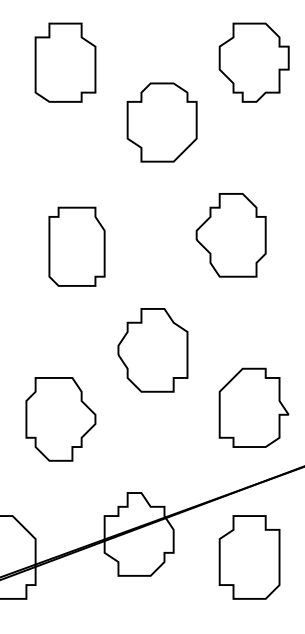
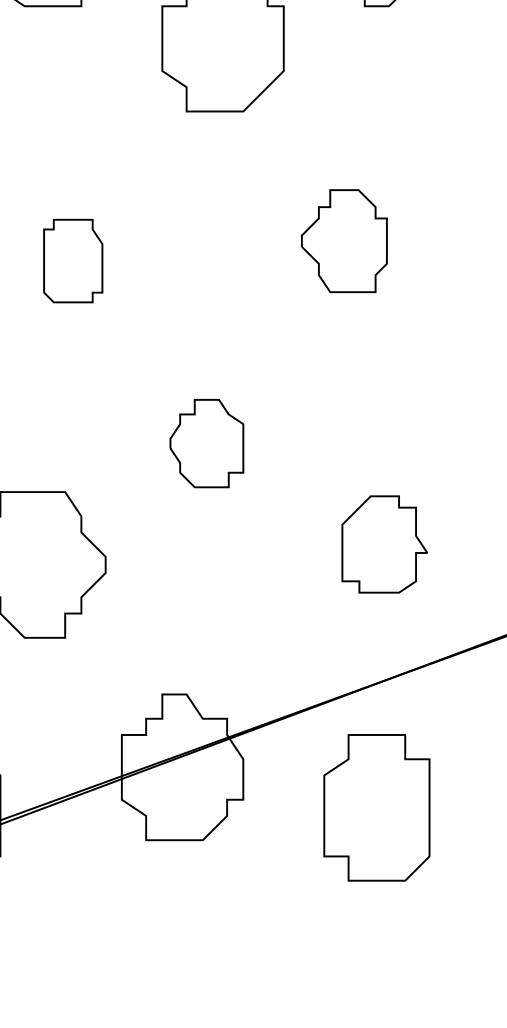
part: (230, 235) -> (343, 241), size x0.7
part: (76, 246) -> (72, 260), size x0.6
part: (152, 350) -> (206, 443), size x0.6
part: (253, 407) -> (383, 544), size x0.7

